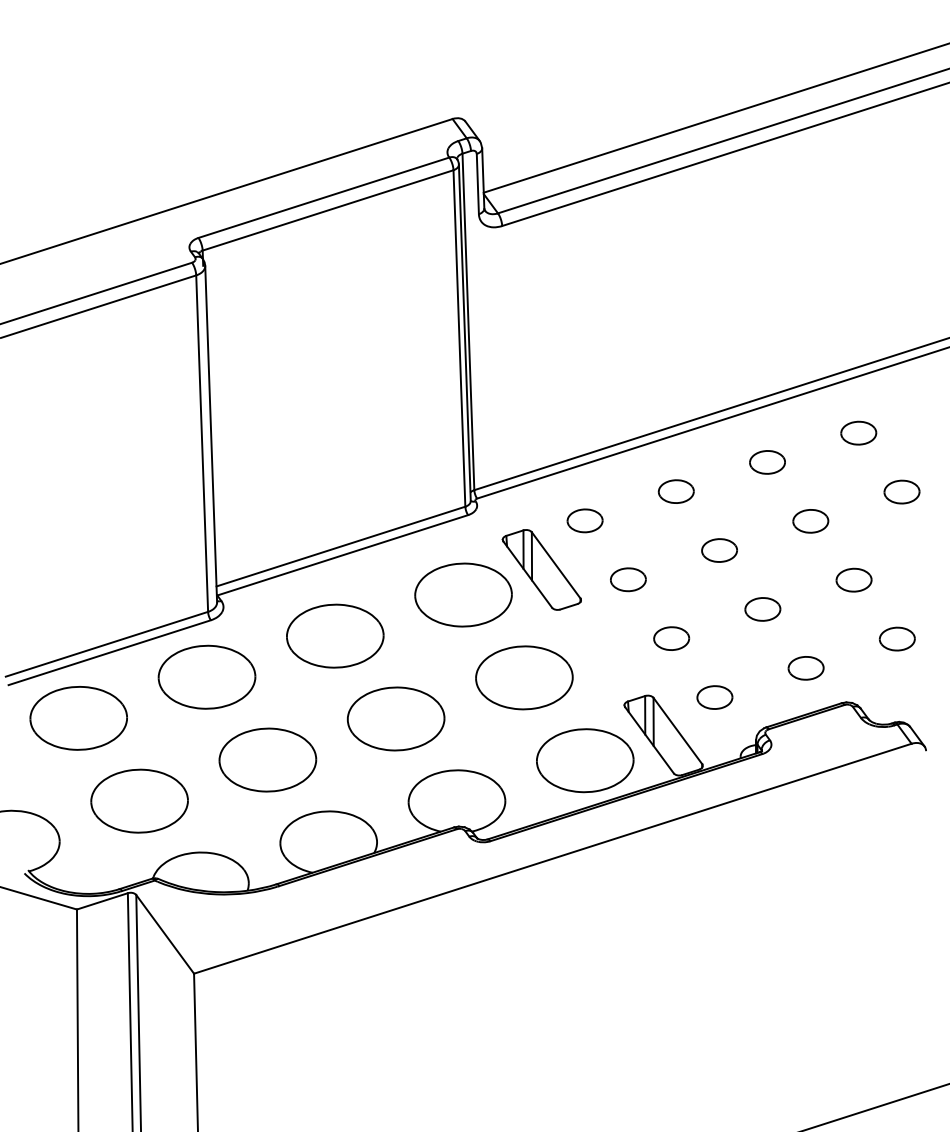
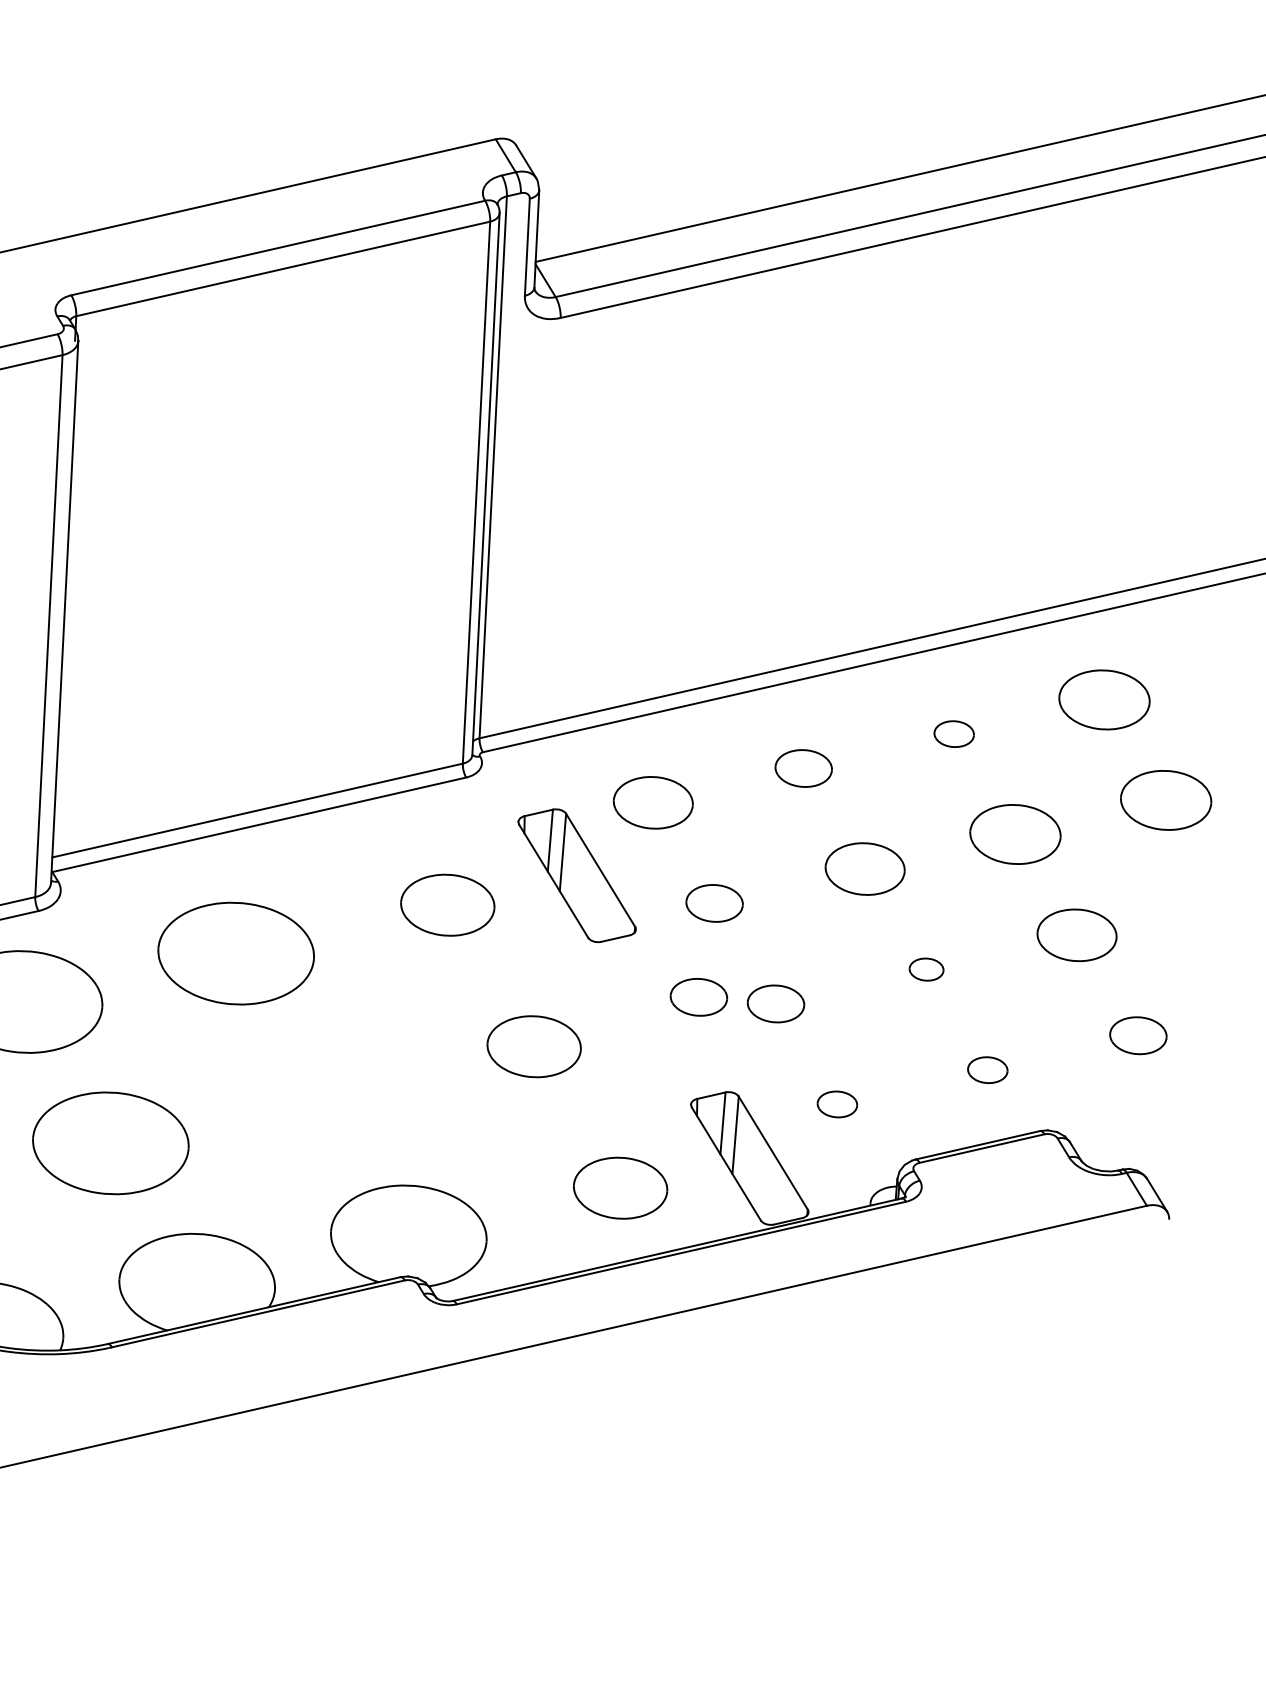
part: (858, 432) -> (1104, 698), size x1.6
part: (767, 462) -> (954, 734), size x0.7
part: (901, 491) -> (1165, 799), size x1.6
part: (584, 520) -> (652, 802), size x1.4
part: (810, 521) -> (1015, 834), size x1.6
part: (719, 550) -> (864, 868), size x1.4
part: (853, 579) -> (1076, 933), size x1.4
part: (463, 594) -> (447, 904), size x0.6
part: (762, 609) -> (925, 969), size x0.6
part: (623, 638) -> (698, 997), added
part: (805, 668) -> (986, 1070), size x0.7
part: (524, 677) -> (534, 1046), size x0.6
part: (714, 697) -> (836, 1104), size x0.7
part: (395, 718) -> (321, 1094), removed
part: (585, 760) -> (620, 1187), size x0.6

